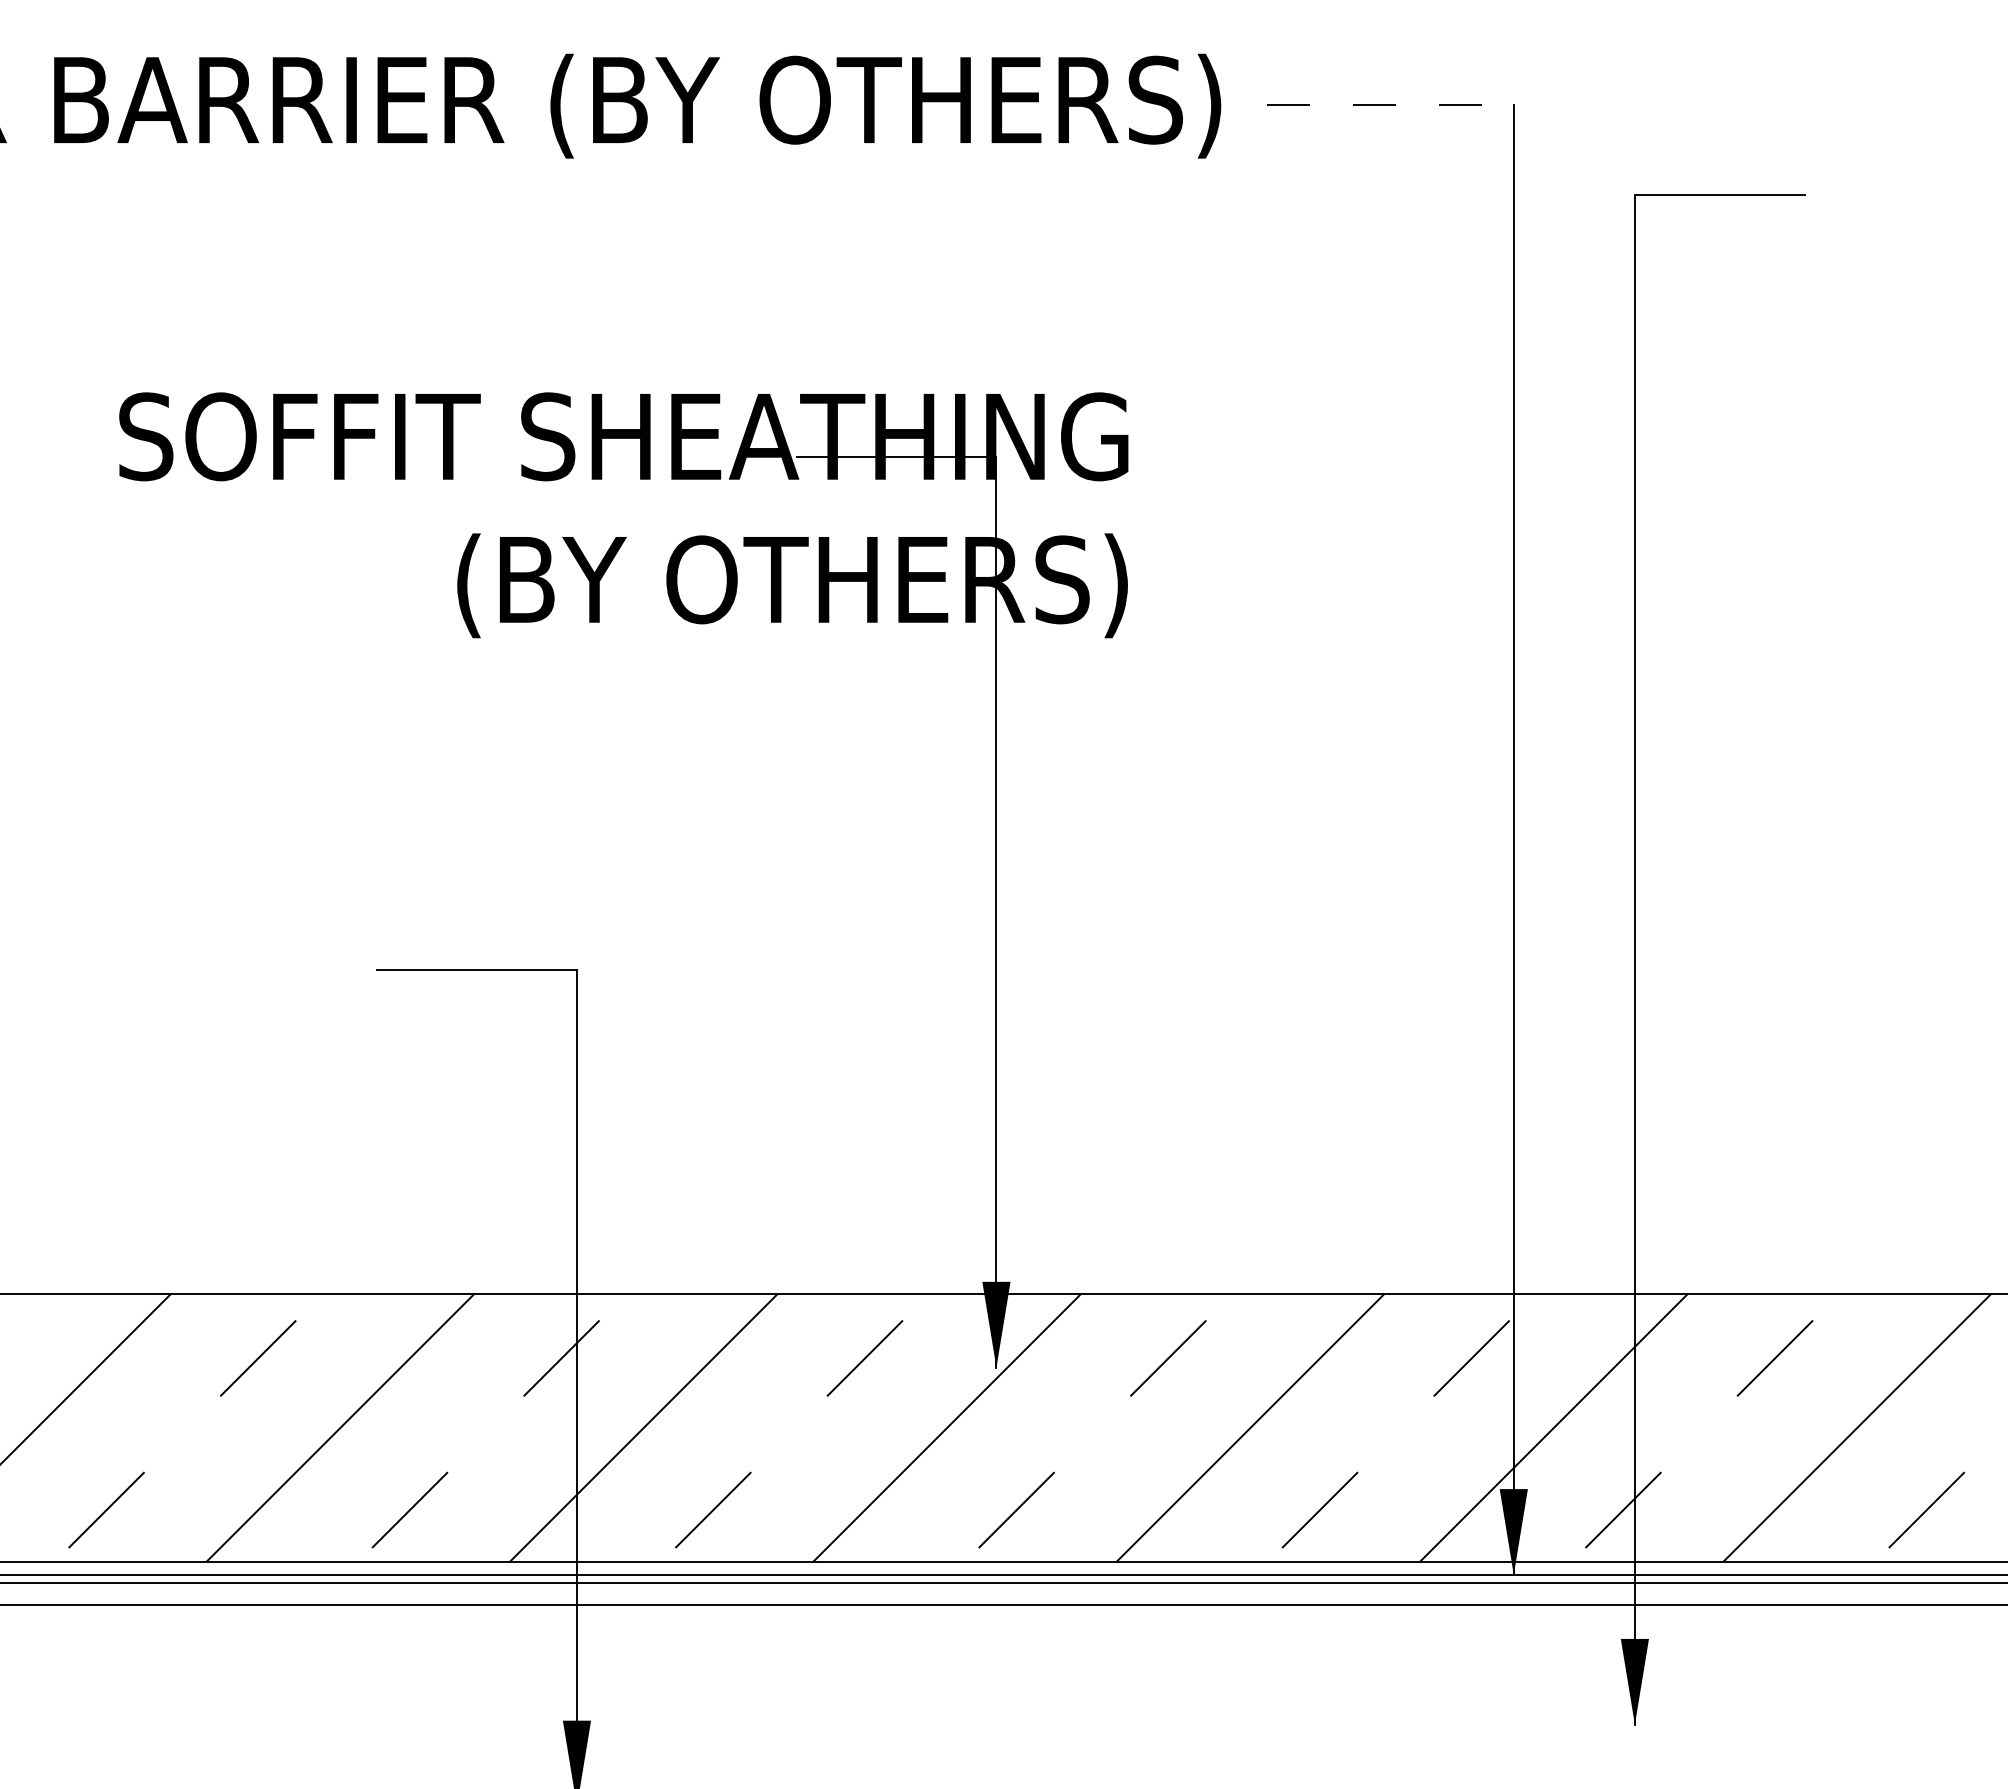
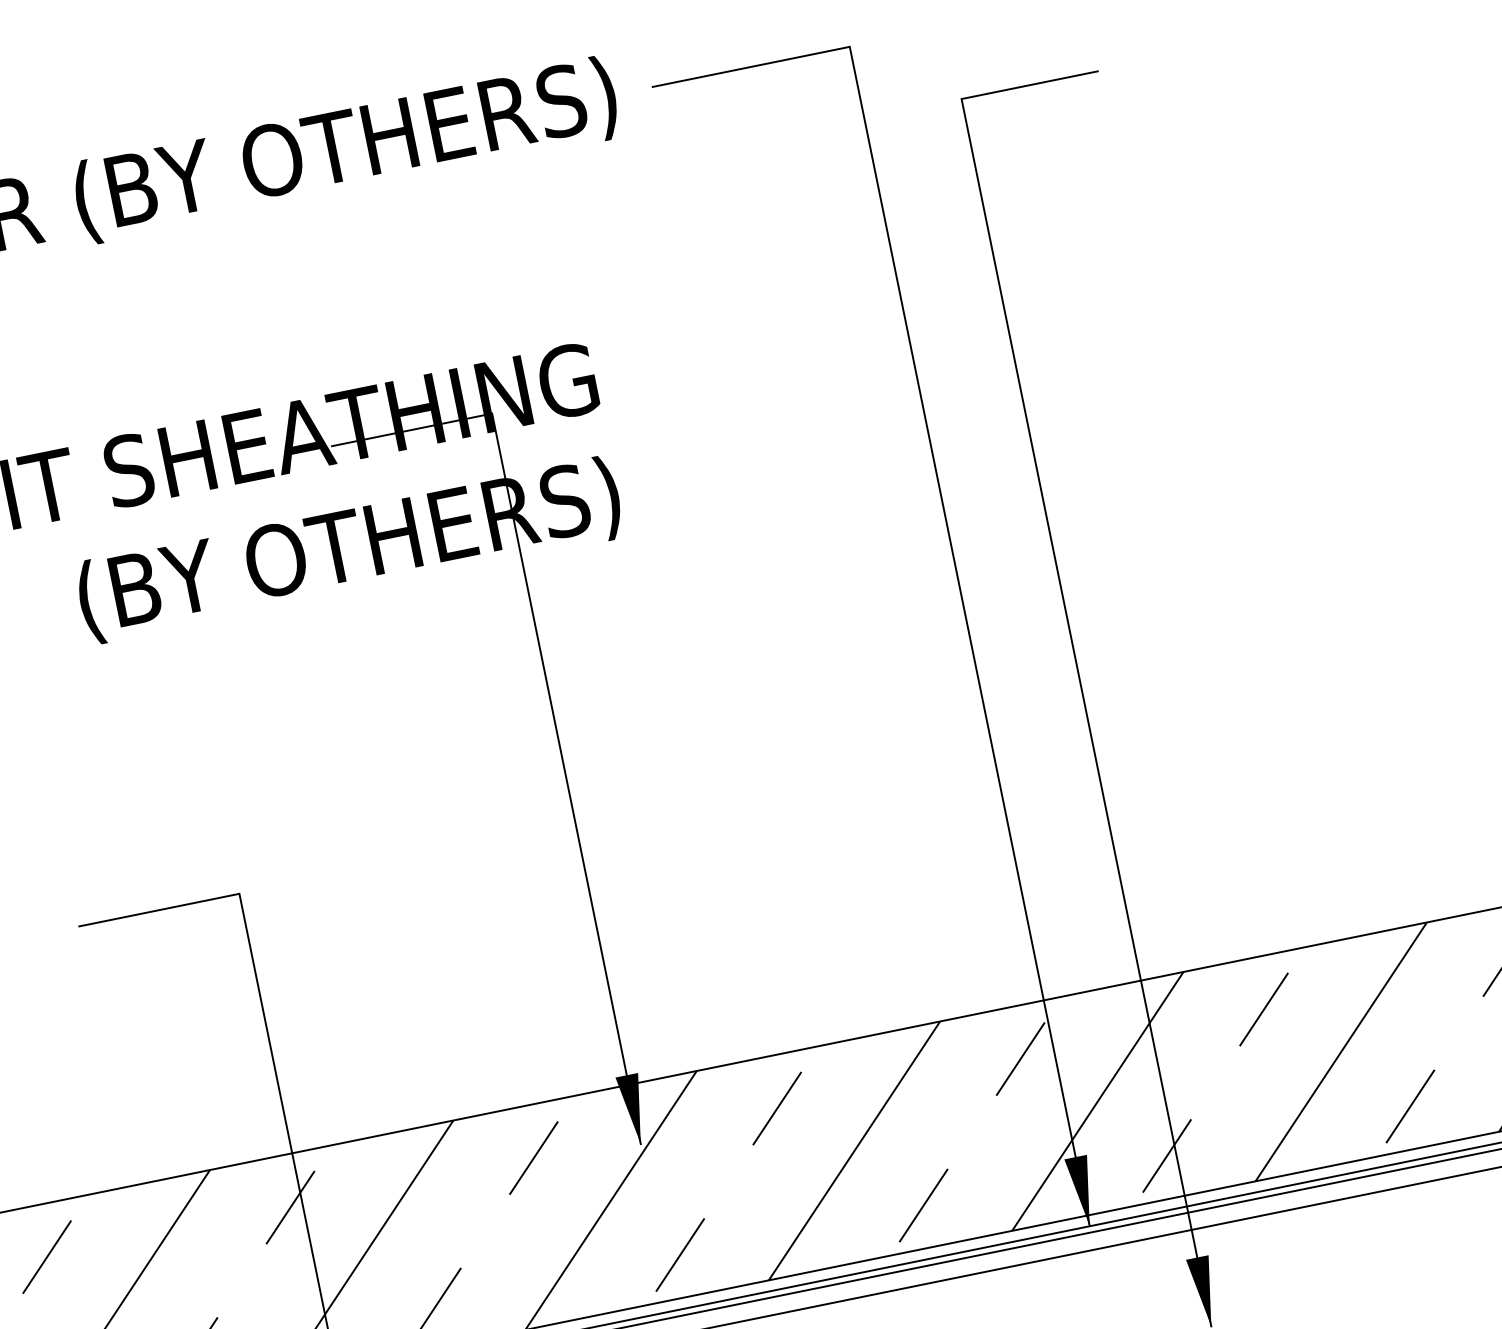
line: (1390, 105) -> (750, 67), dashed -> solid

